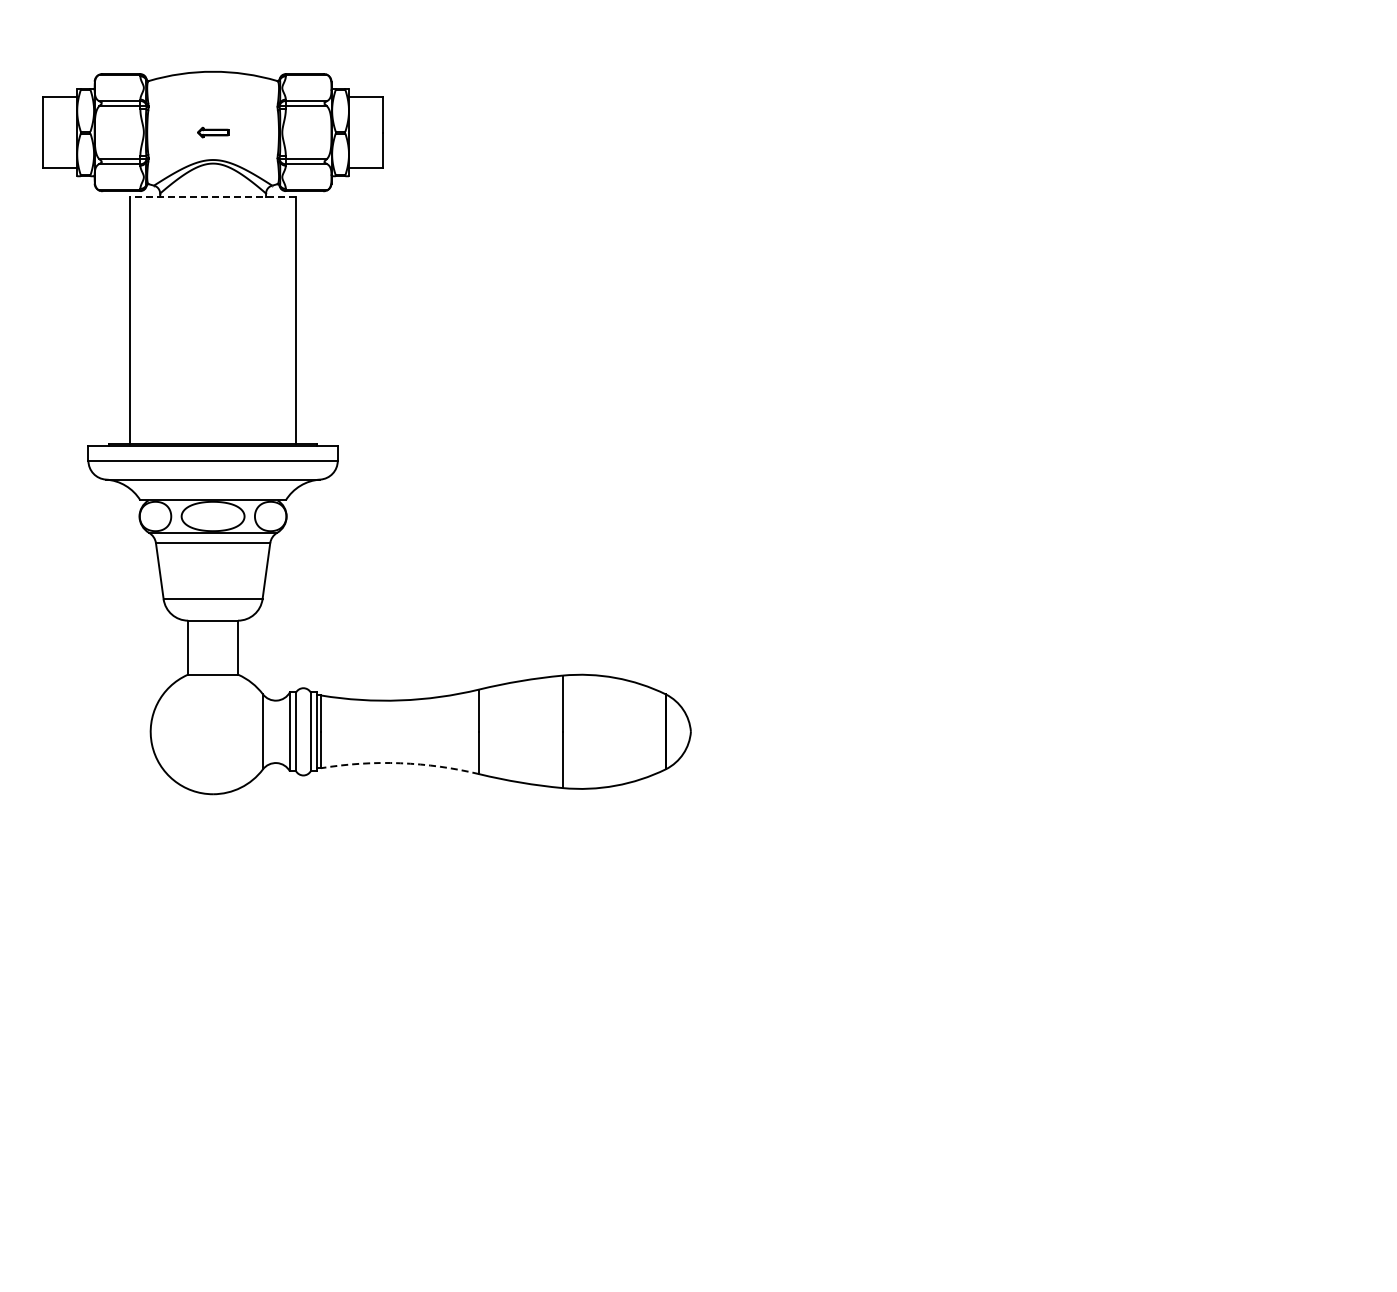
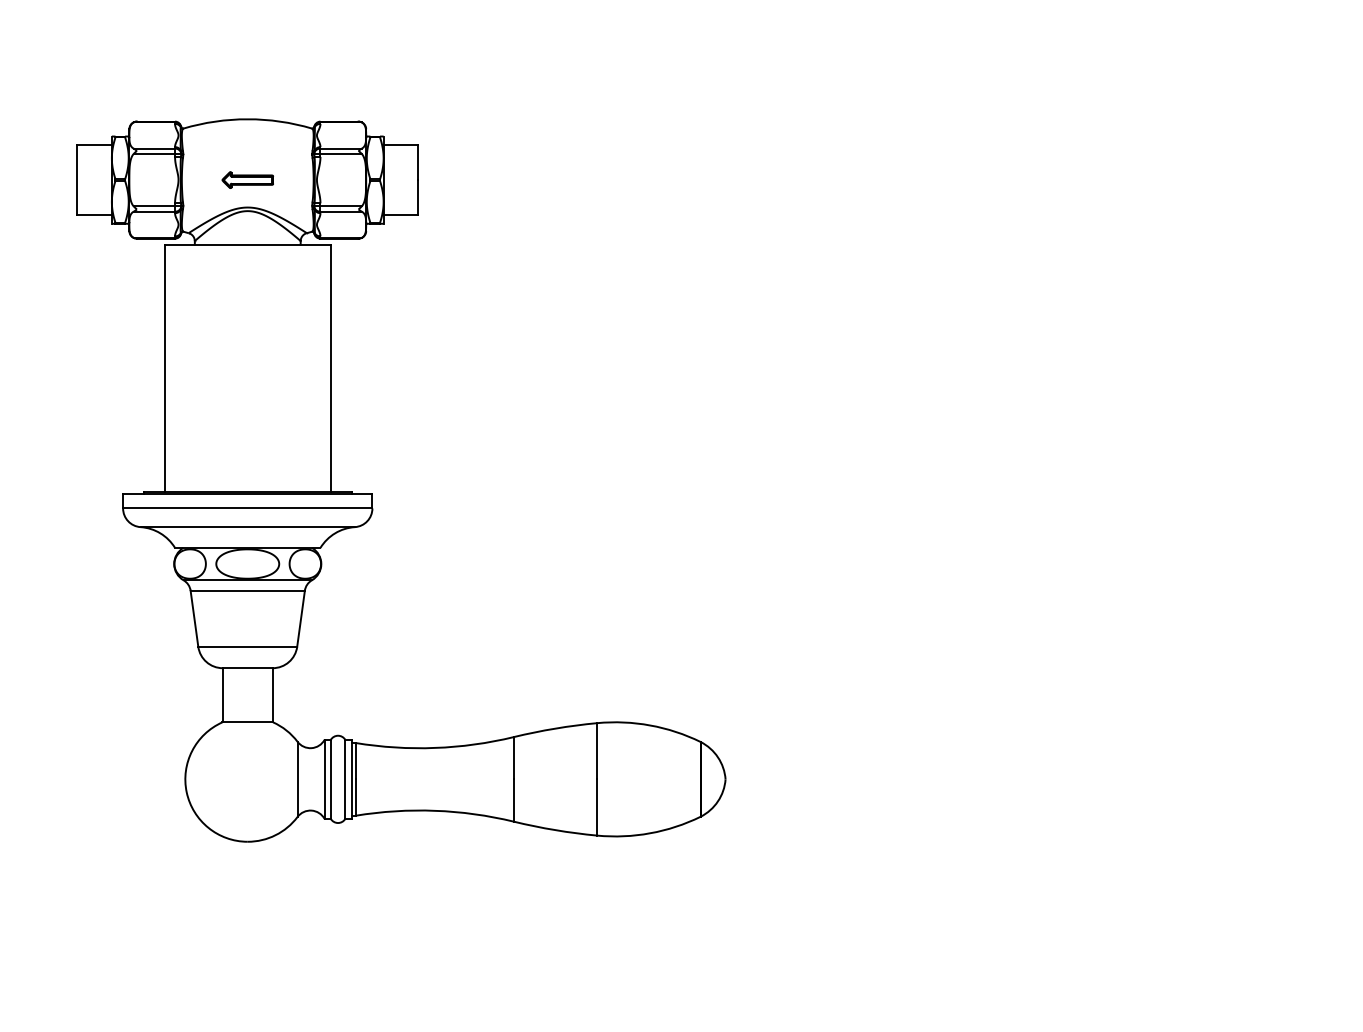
part: (213, 132) -> (248, 180), size x1.67
line: (212, 197) -> (247, 245), dashed -> solid
arc: (400, 763) -> (435, 811), dashed -> solid

